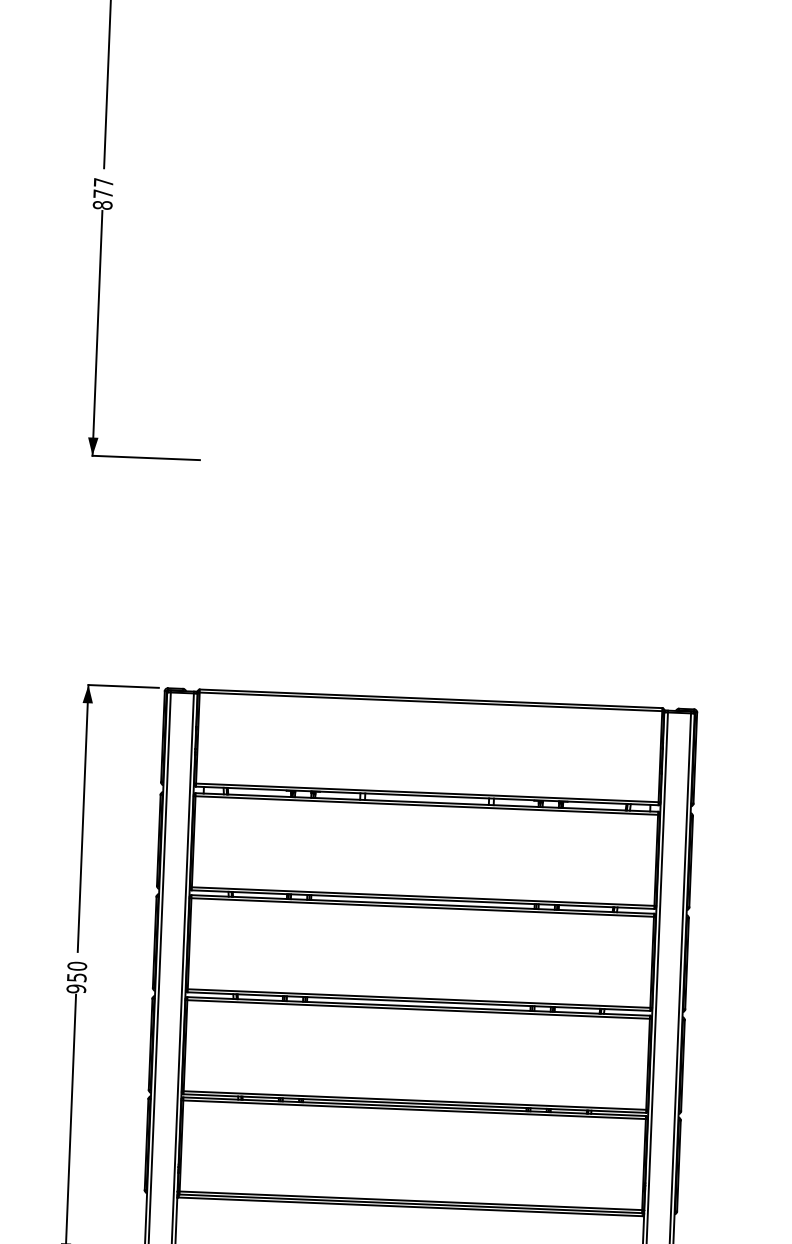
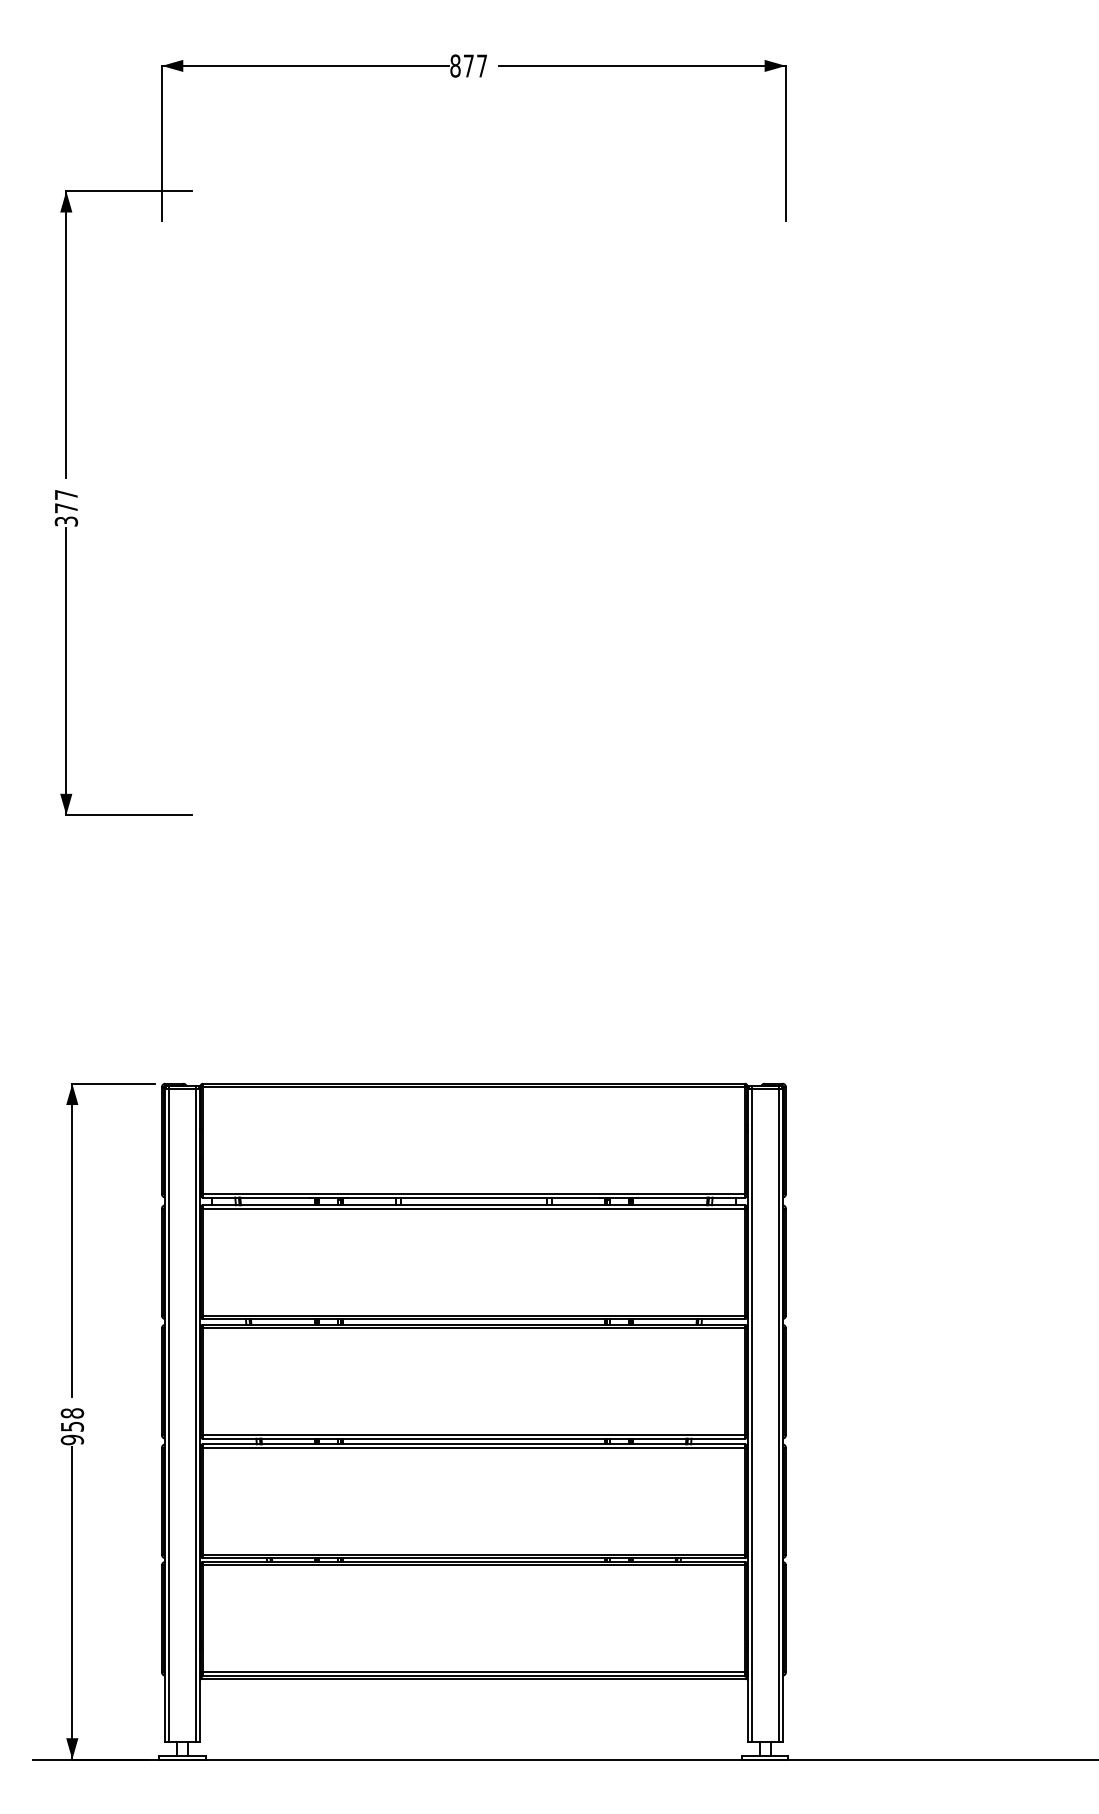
text: (101, 205) -> (65, 521), 877 -> 377
text: (77, 966) -> (72, 1413), 950 -> 958

